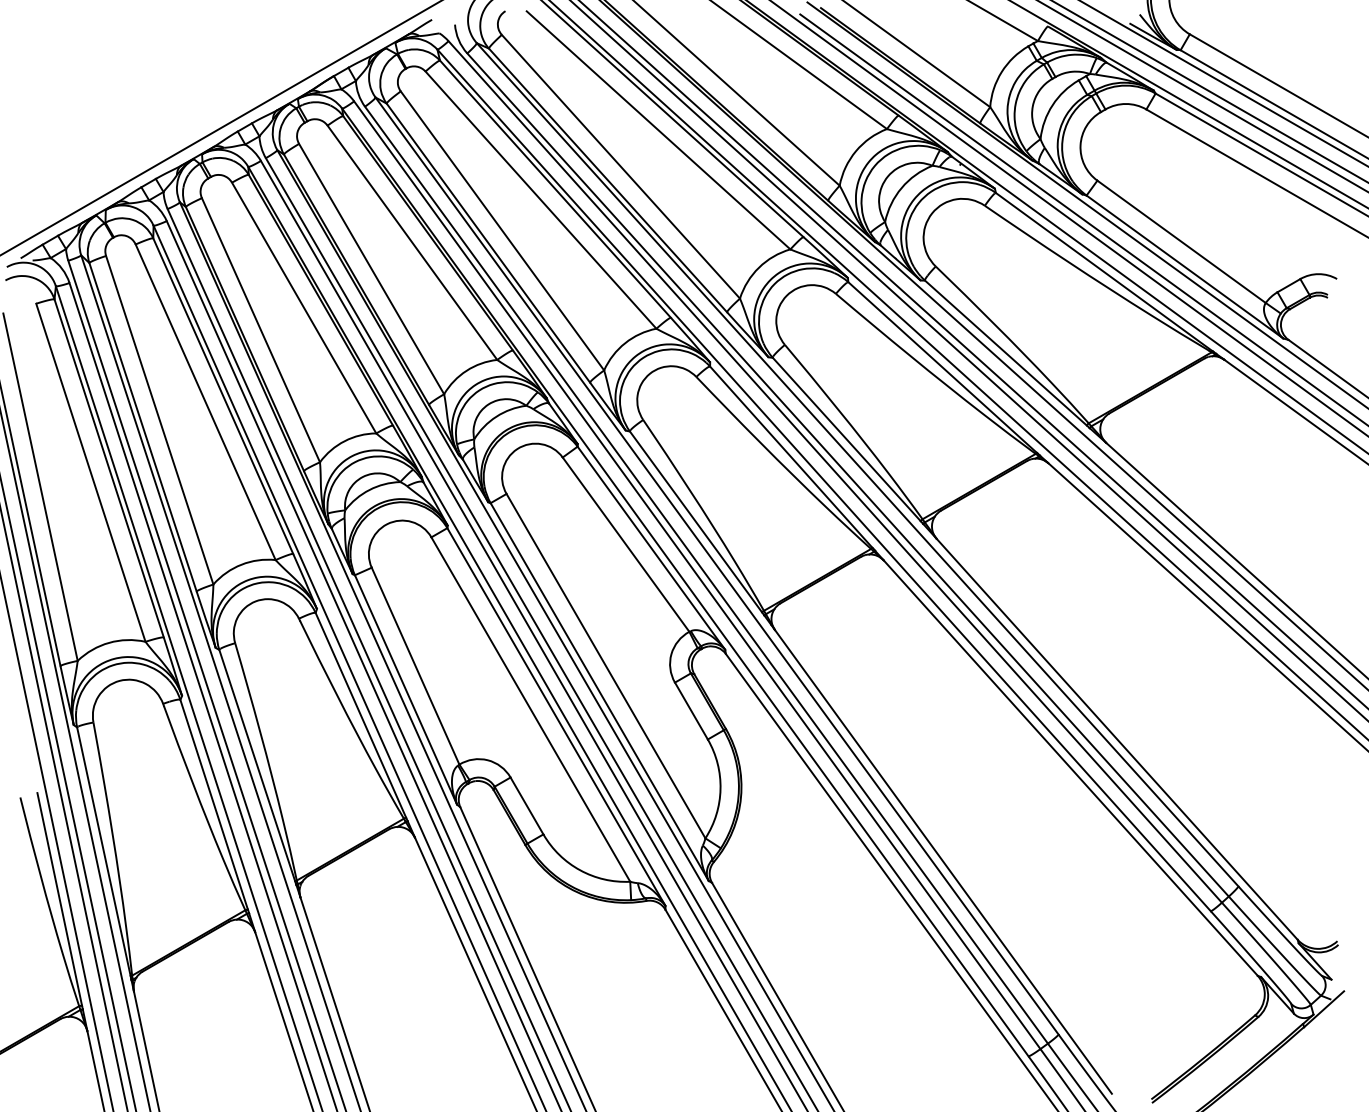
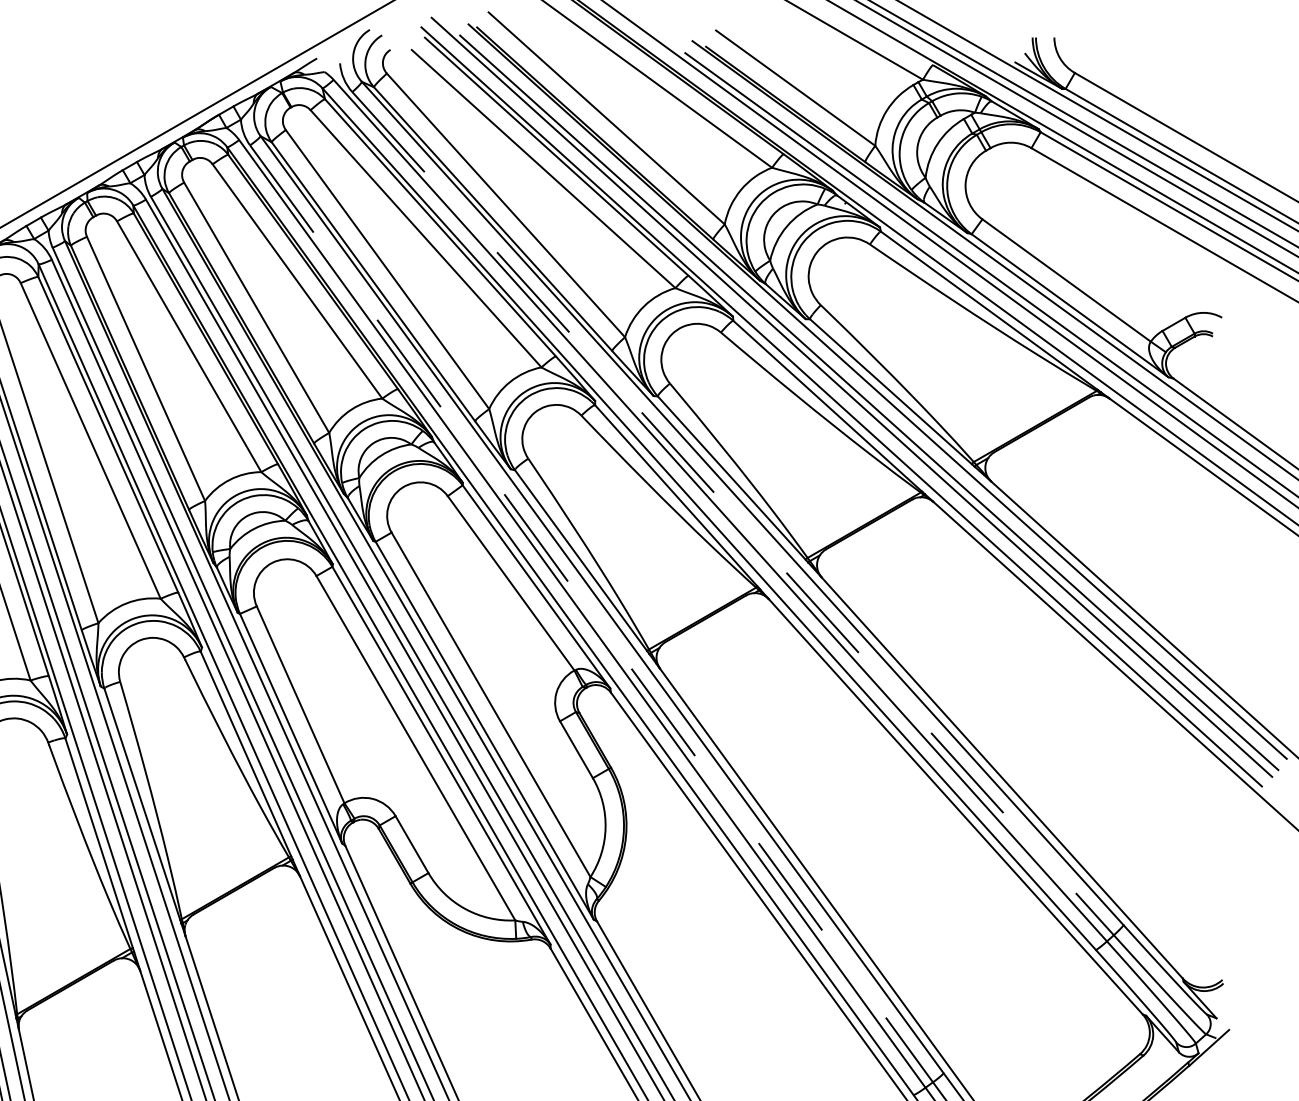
line: (848, 475) -> (733, 514), solid -> dashed
line: (706, 575) -> (591, 614), solid -> dashed

